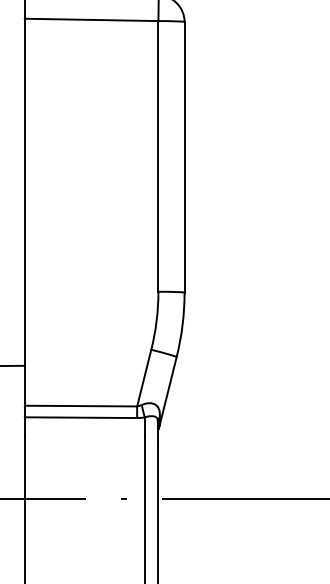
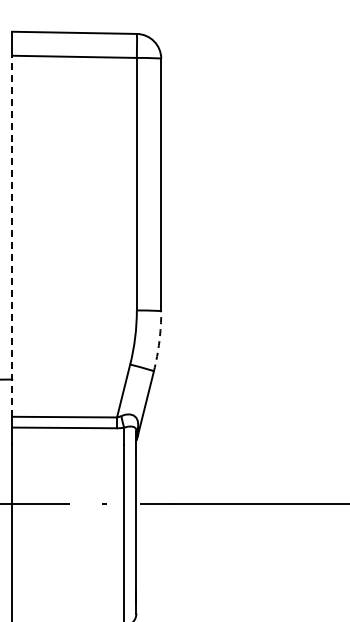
line: (25, 212) -> (12, 236), solid -> dashed
arc: (182, 325) -> (159, 341), solid -> dashed

